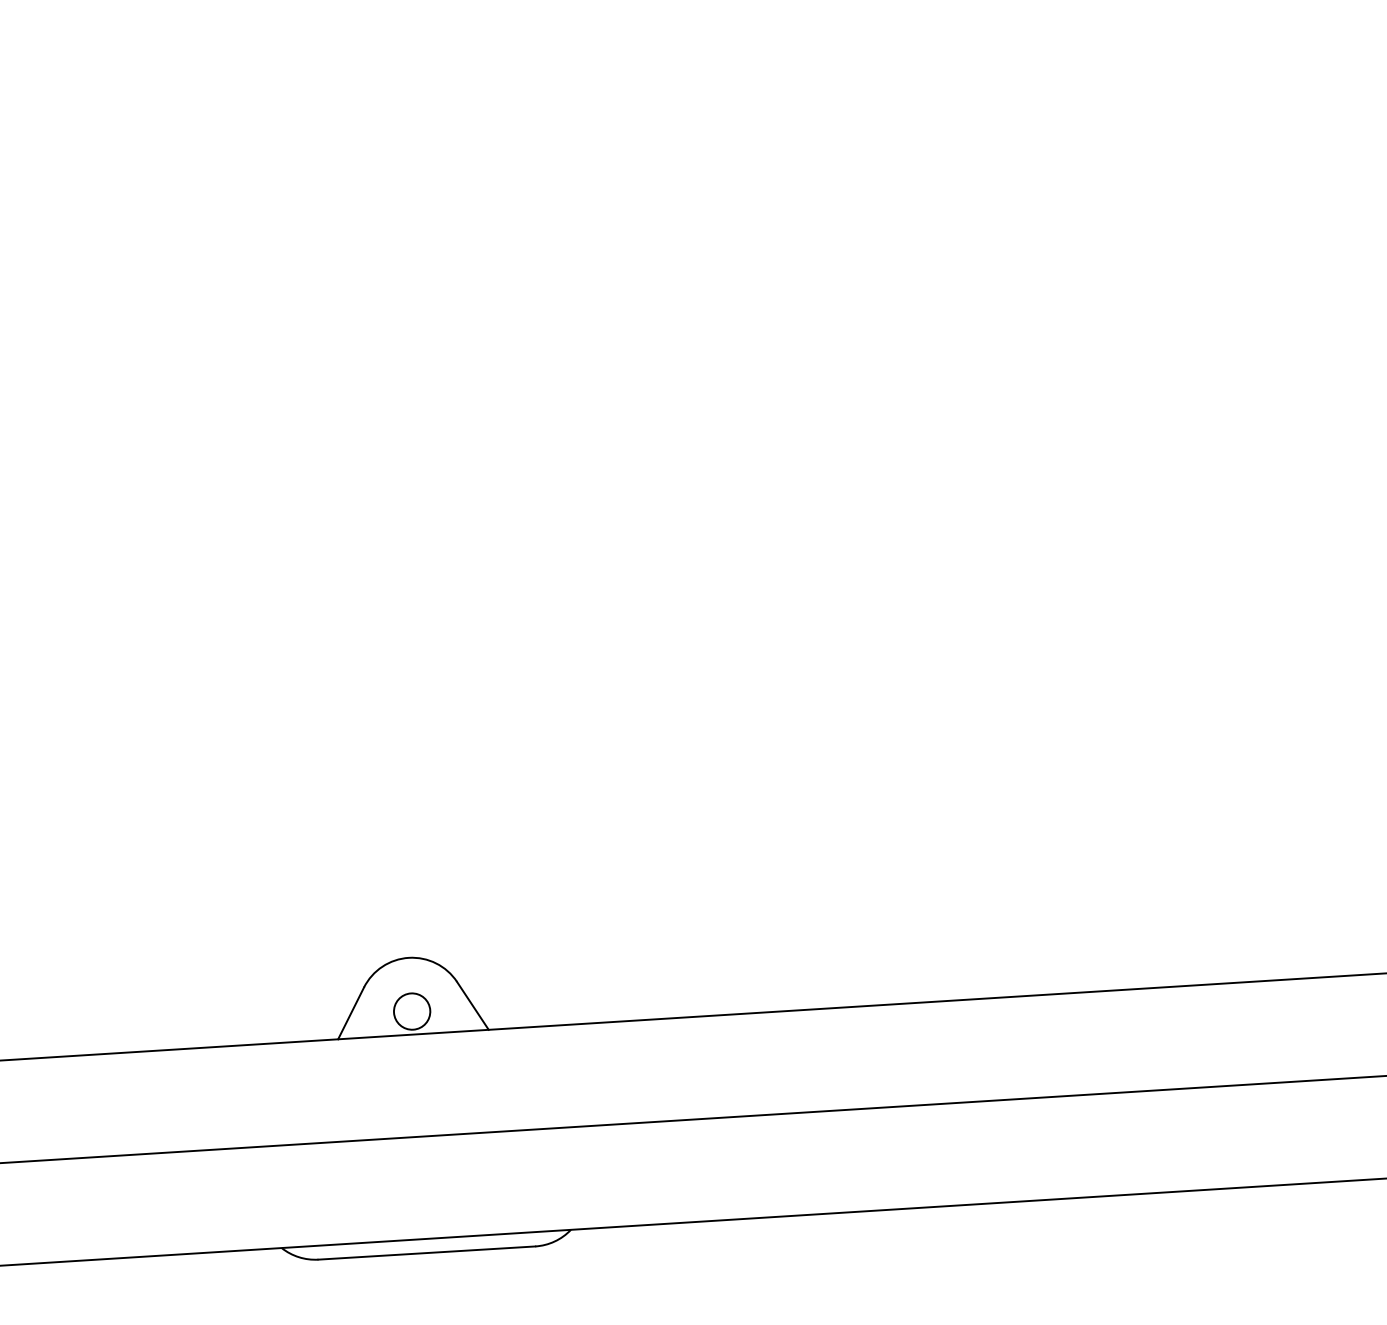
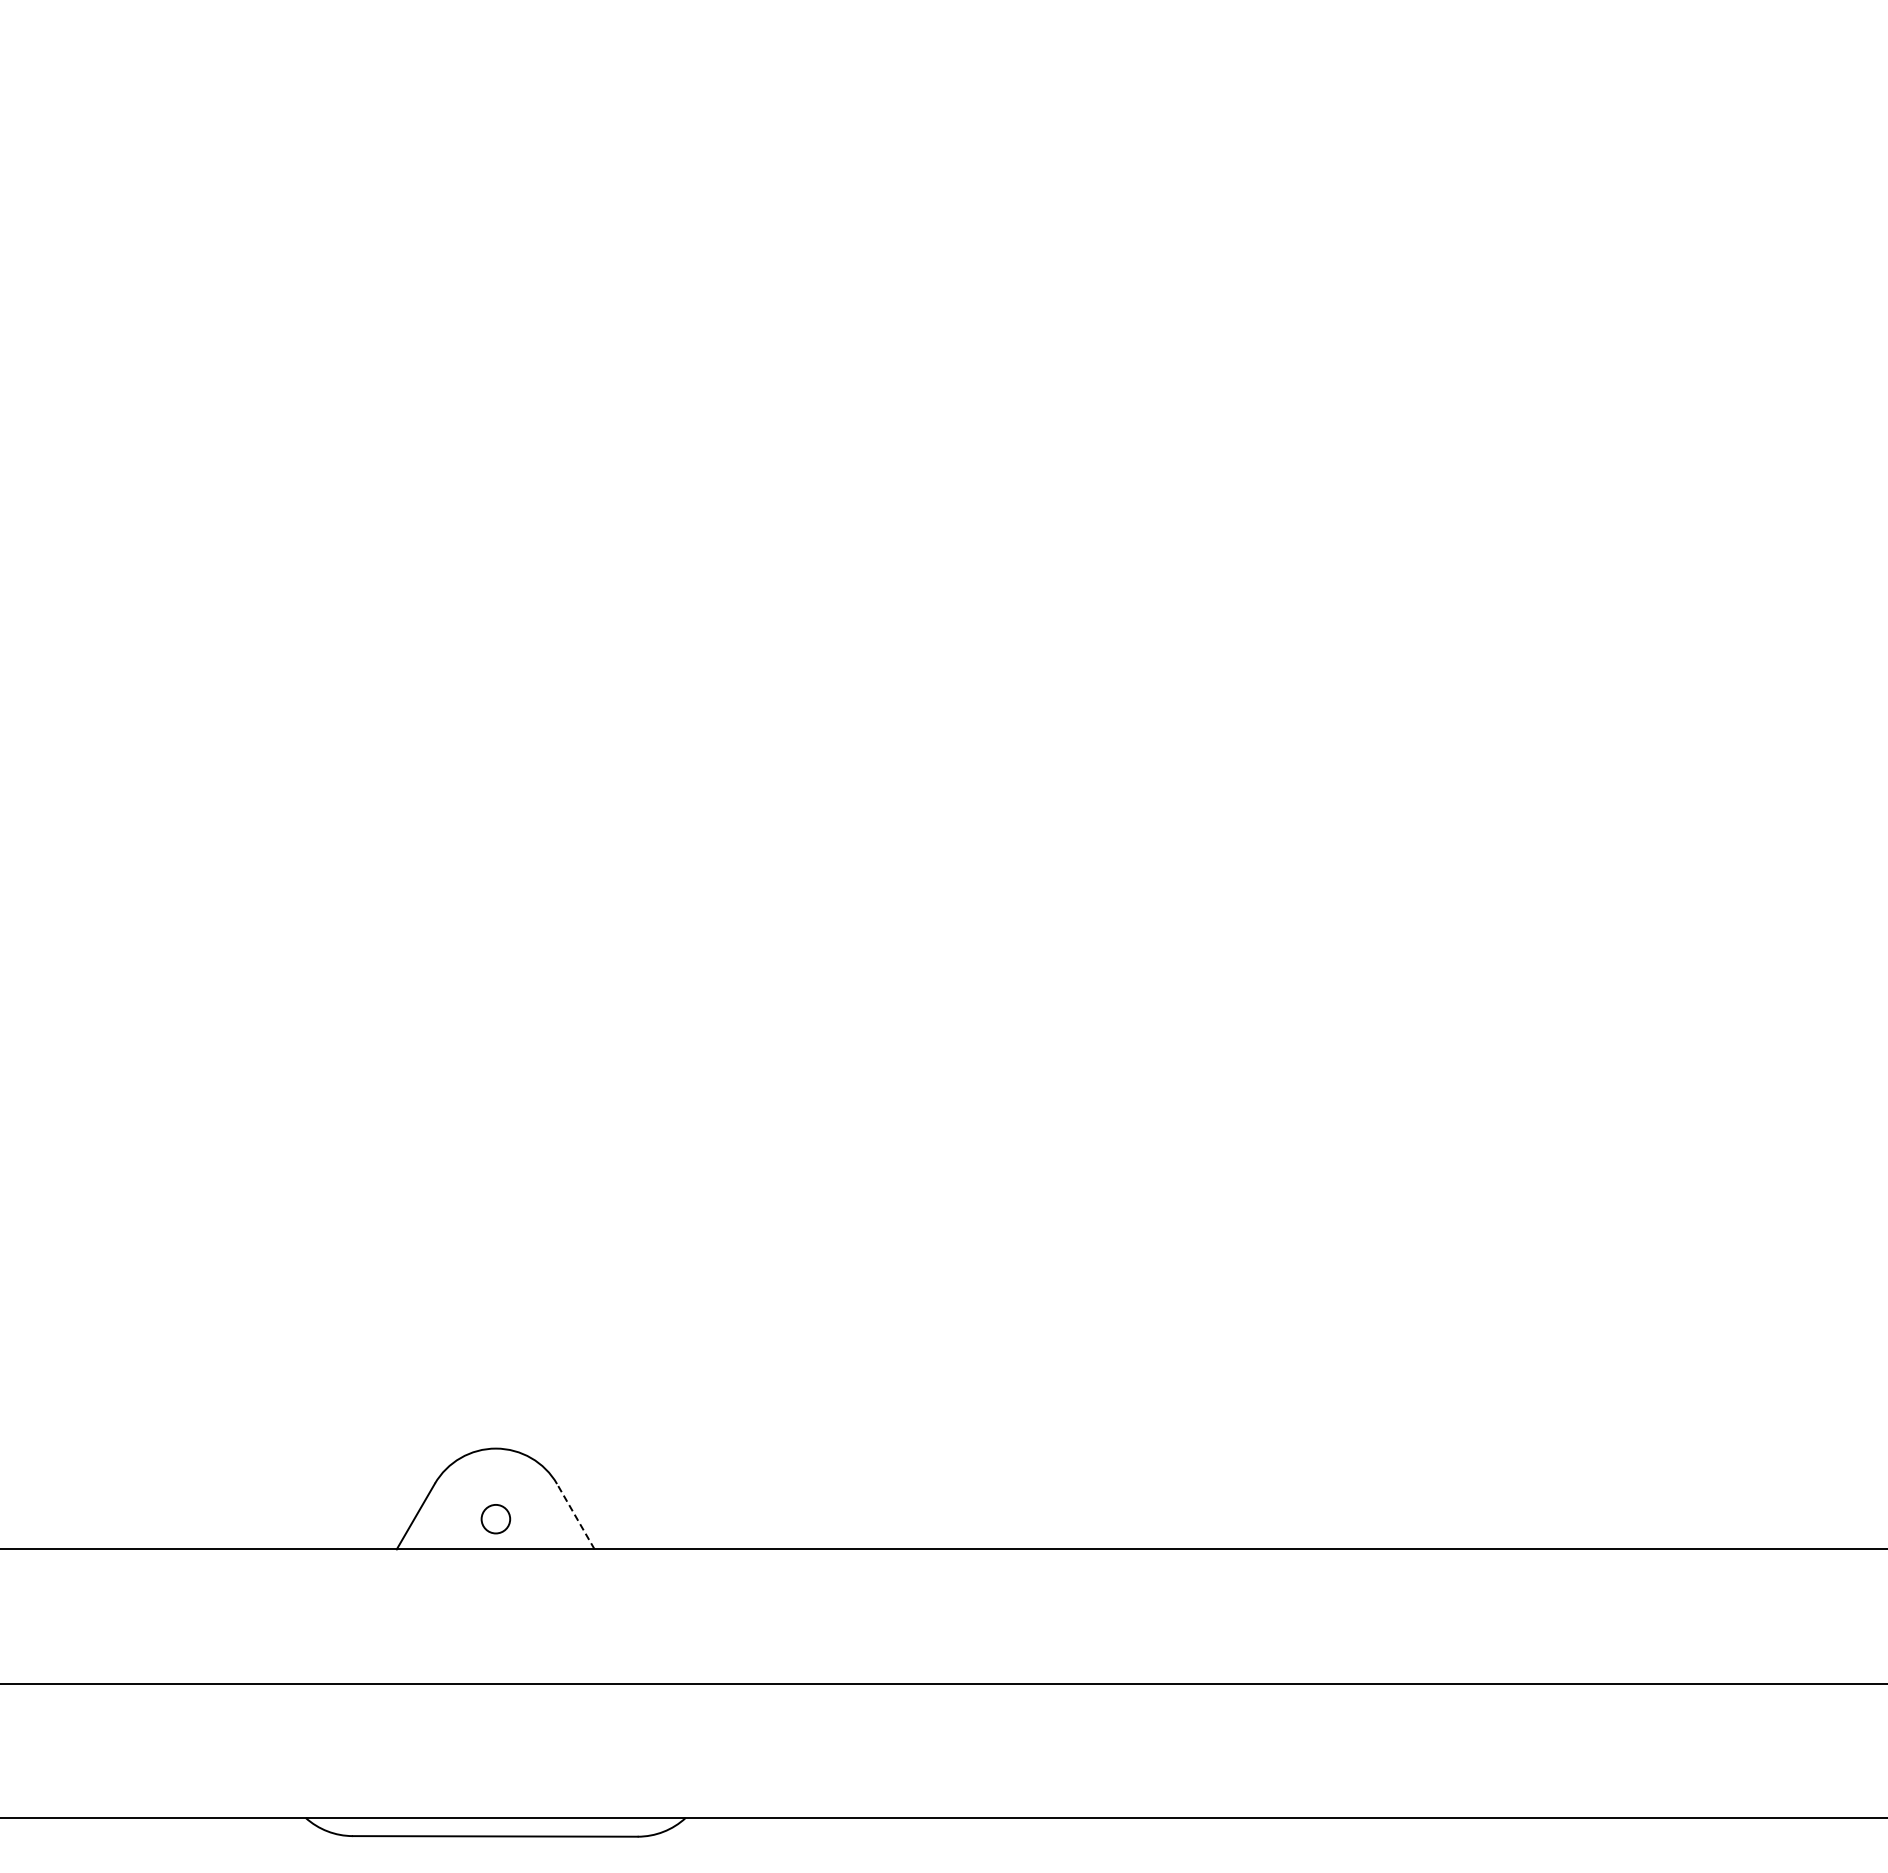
line: (472, 1005) -> (575, 1516), solid -> dashed
circle: (411, 1011) -> (495, 1518), size x0.6

